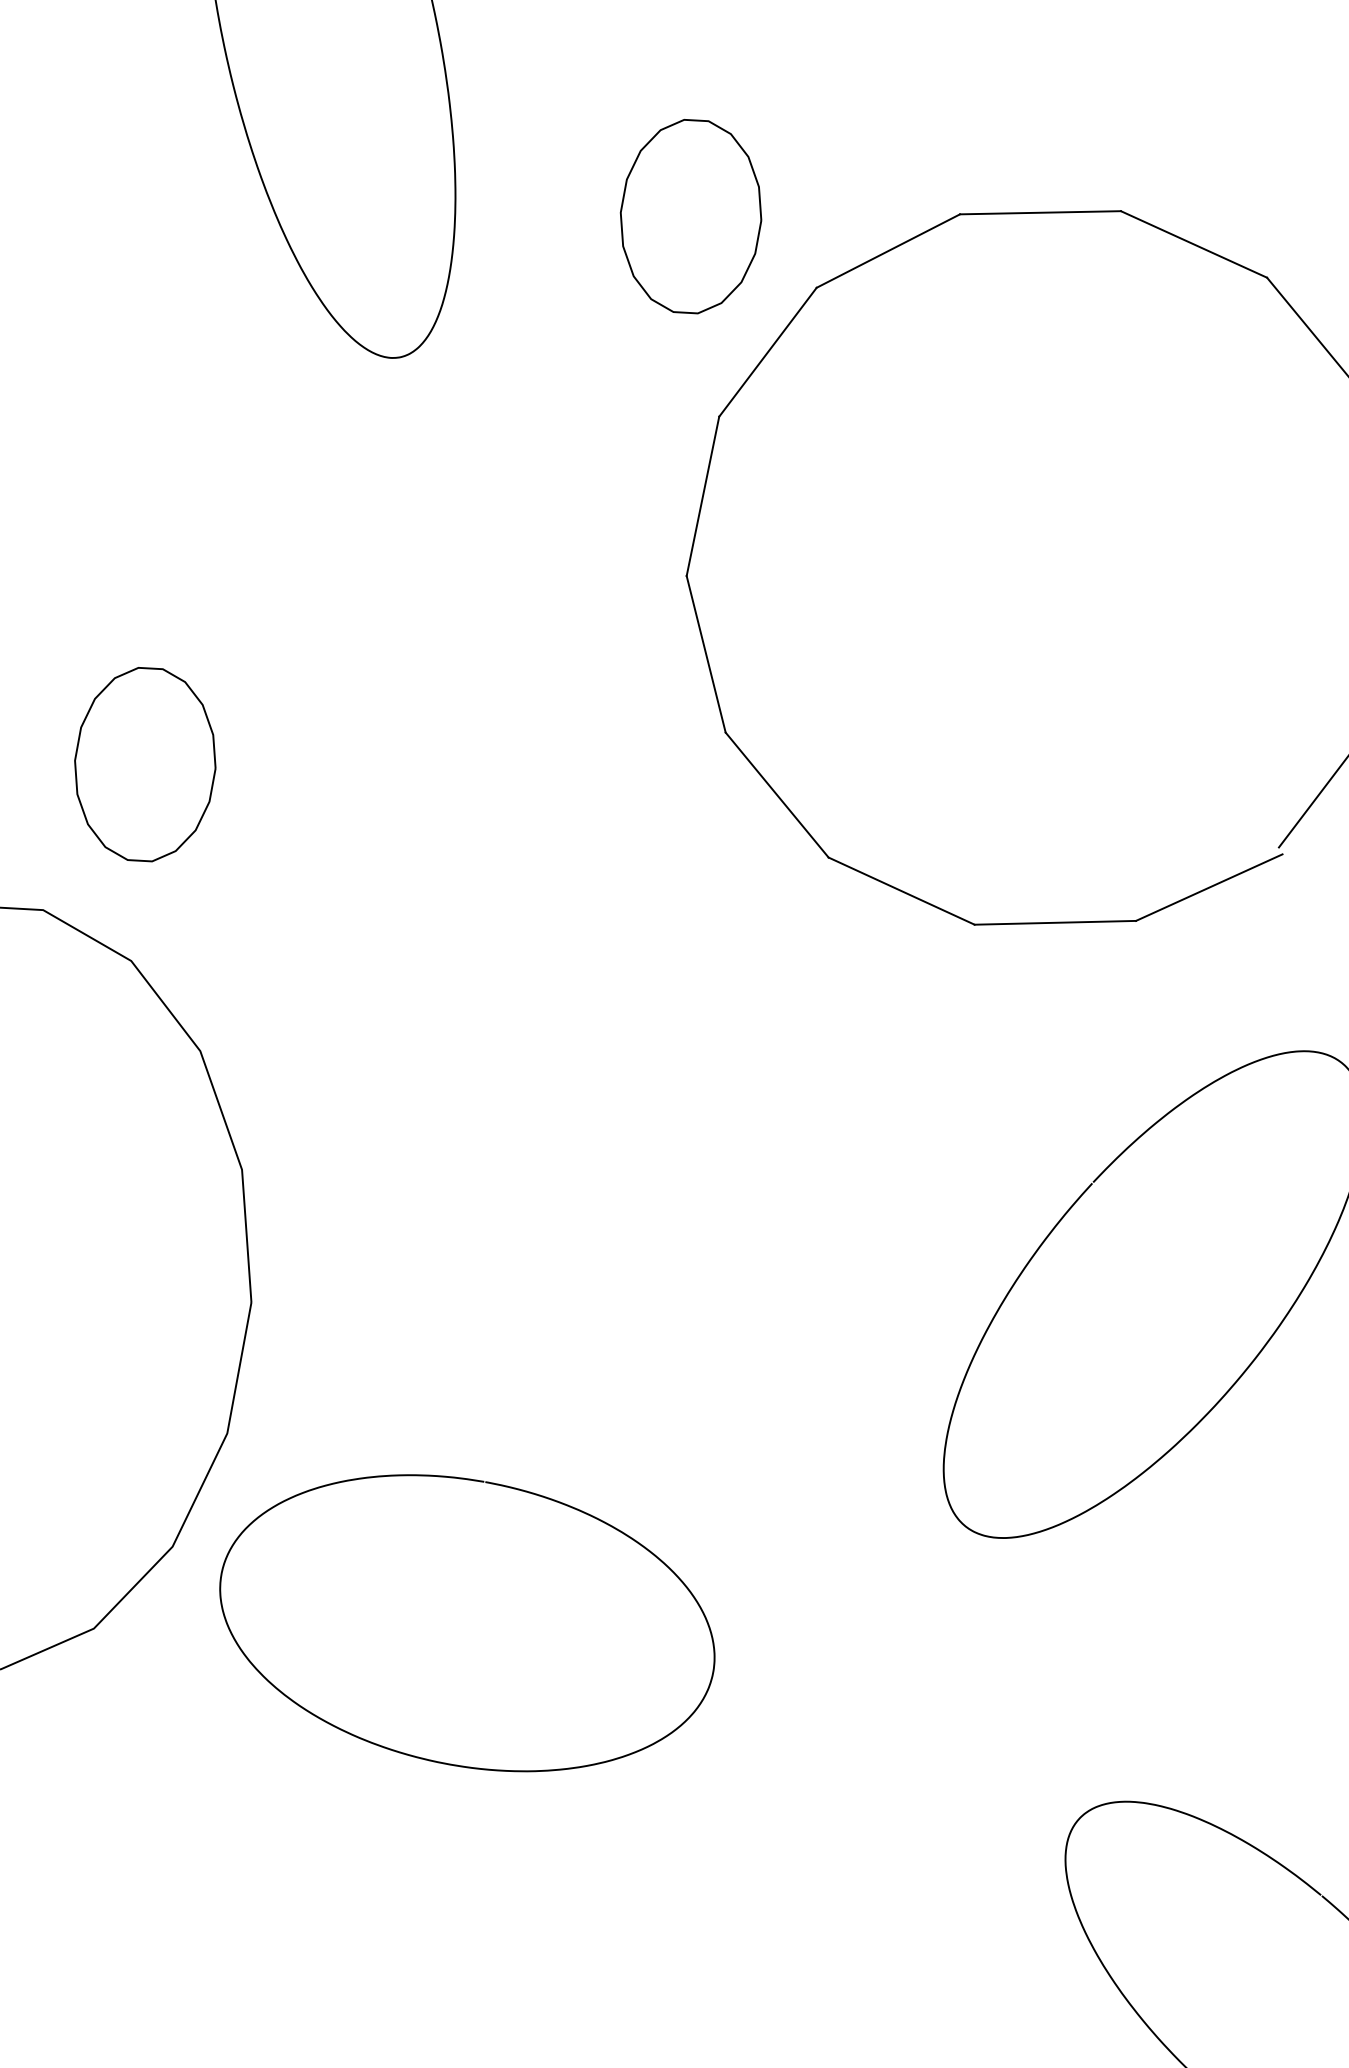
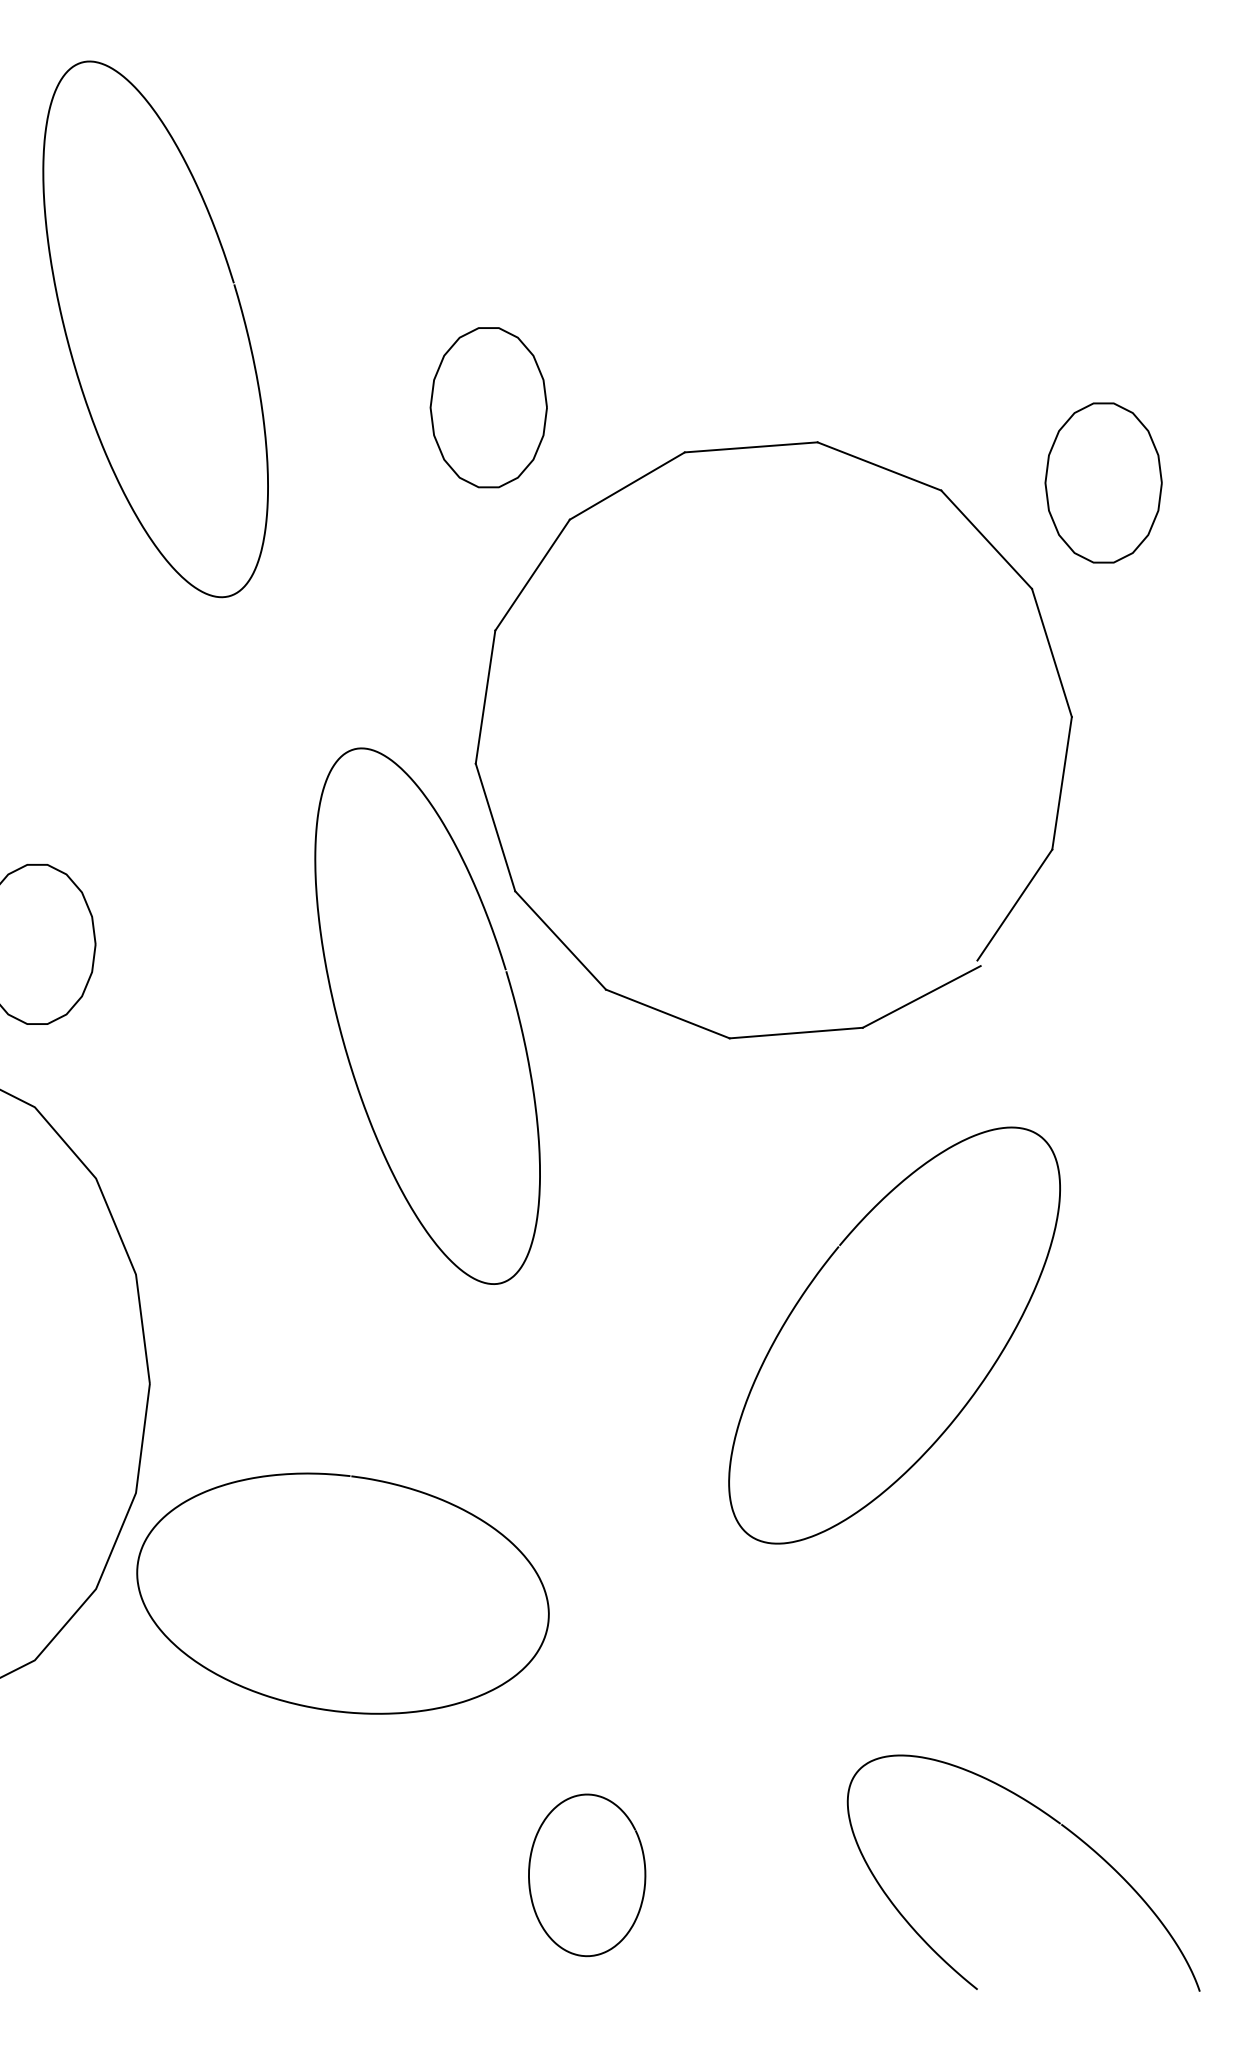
part: (690, 216) -> (488, 407), moved
curve: (713, 852) -> (510, 990), added
curve: (493, 1485) -> (358, 1478), moved
curve: (815, 1929) -> (644, 1875), added

